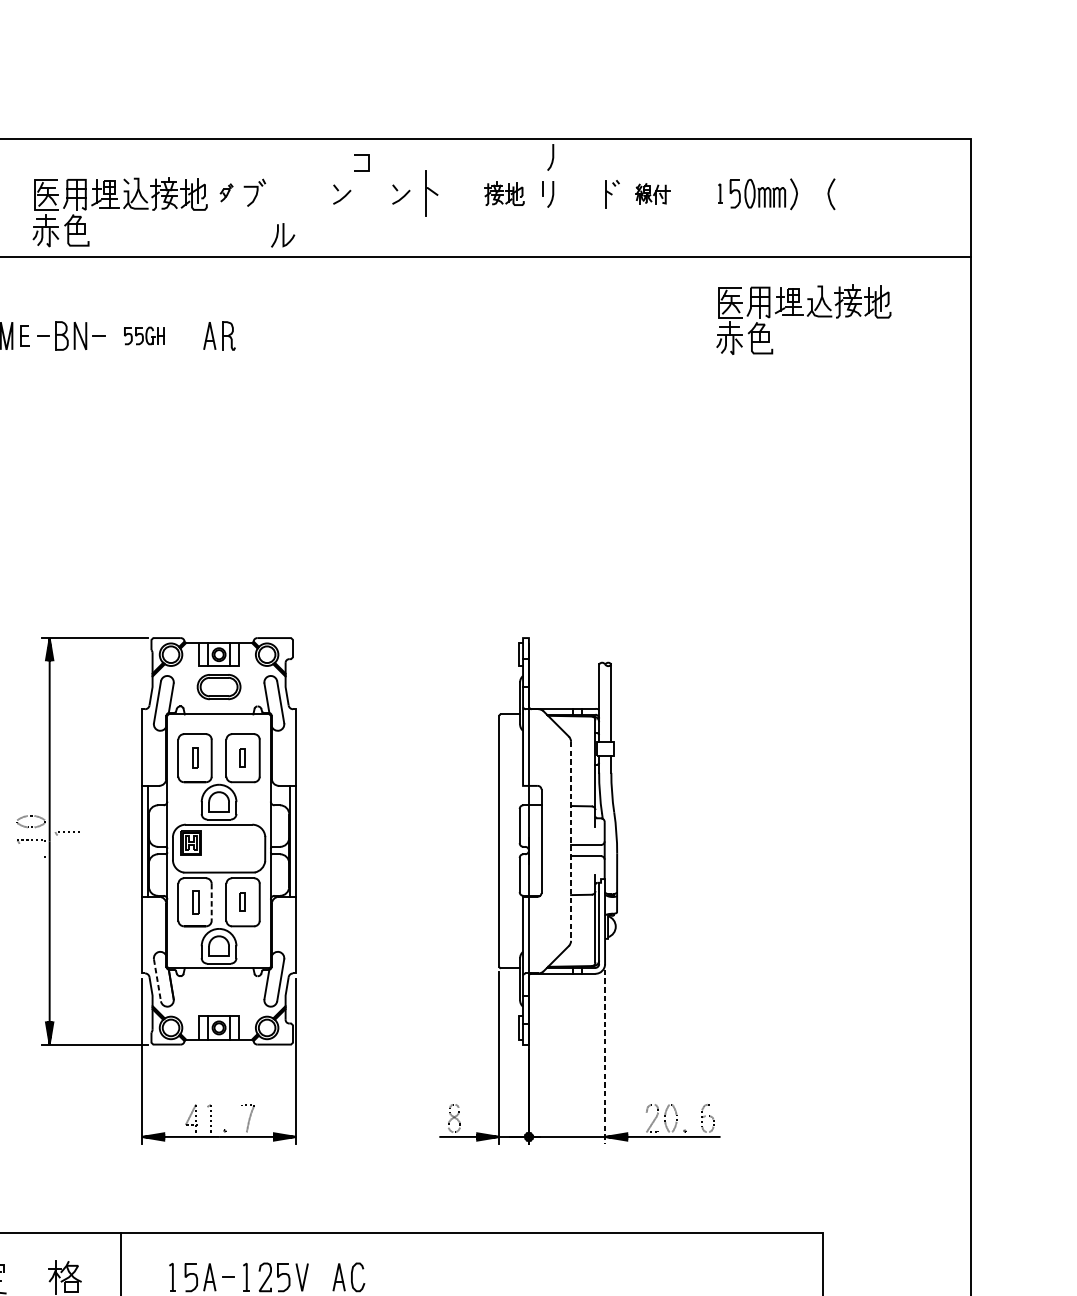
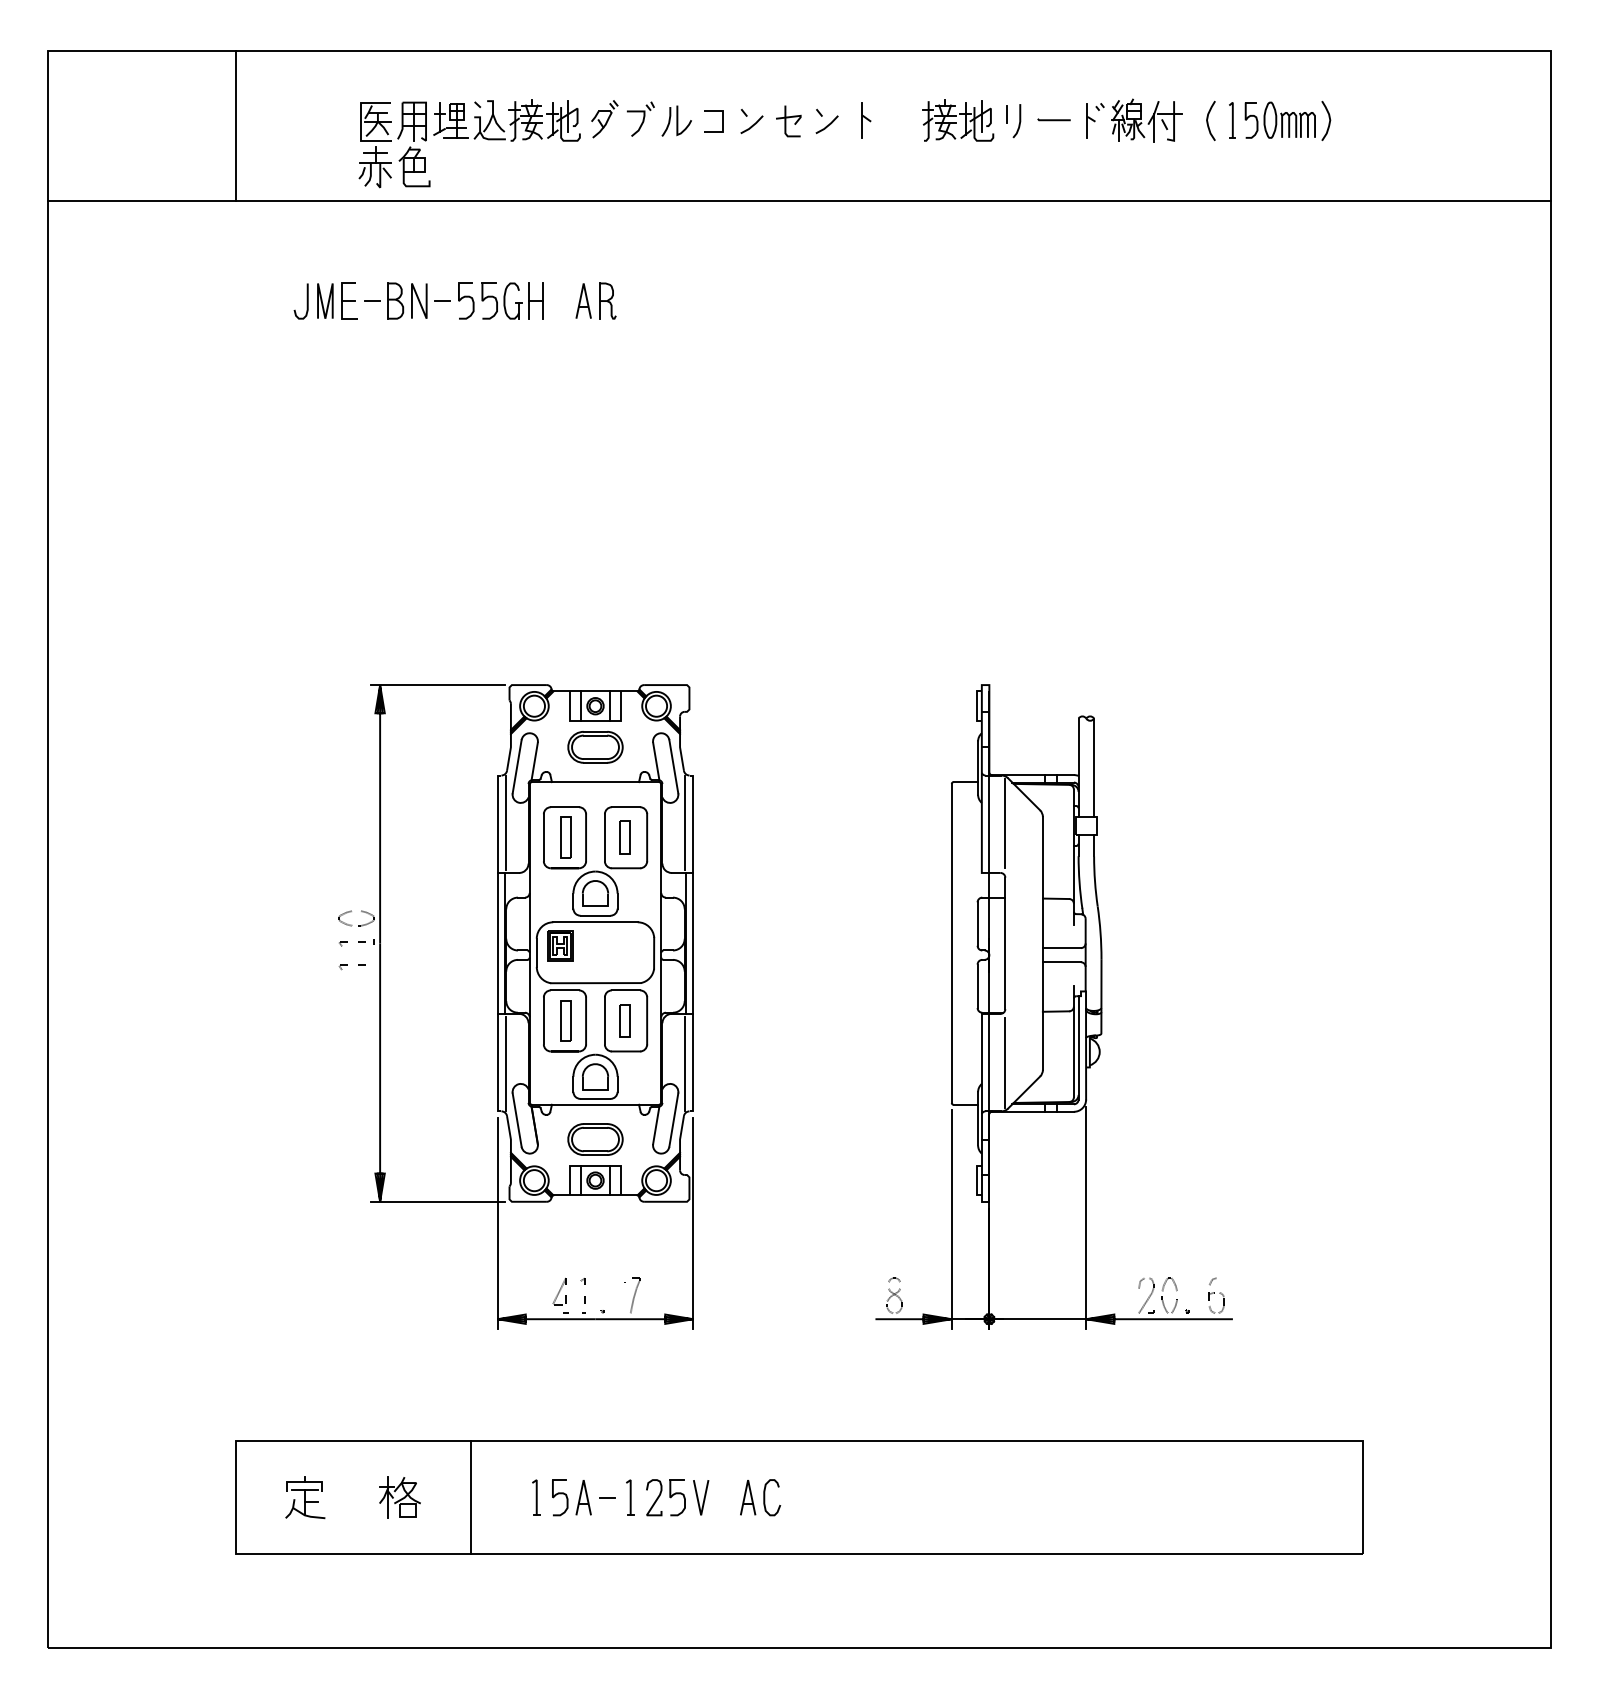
line: (552, 157) -> (1019, 74), removed
line: (368, 162) -> (722, 121), moved
part: (226, 193) -> (604, 119), size x1.67
part: (432, 193) -> (866, 120), size x0.62
part: (504, 193) -> (958, 120), size x1.43
line: (579, 193) -> (1053, 119), added
part: (652, 193) -> (1146, 120), size x1.67
part: (720, 193) -> (1232, 120), size x1.43
part: (370, 194) -> (788, 121), added
curve: (829, 194) -> (1208, 121), moved
part: (282, 234) -> (676, 120), moved
part: (803, 319) -> (1338, 280), removed
part: (25, 335) -> (349, 300), size x1.43
part: (144, 335) -> (500, 300), size x1.67
line: (149, 746) -> (506, 822), added
line: (289, 746) -> (684, 822), added
line: (541, 746) -> (1005, 823), added
part: (195, 757) -> (565, 837), size x1.67
part: (241, 757) -> (624, 837), size x1.43
line: (61, 831) -> (347, 965), moved
line: (570, 841) -> (1042, 943), dashed -> solid
part: (195, 901) -> (565, 1020), size x1.43
part: (241, 901) -> (624, 1020), size x1.43
line: (212, 902) -> (586, 1021), dashed -> solid
line: (541, 934) -> (1005, 1062), added
line: (149, 936) -> (506, 1064), added
line: (289, 936) -> (684, 1064), added
line: (157, 980) -> (517, 1120), dashed -> solid
part: (219, 995) -> (595, 1139), added
line: (605, 1056) -> (1086, 1217), dashed -> solid

